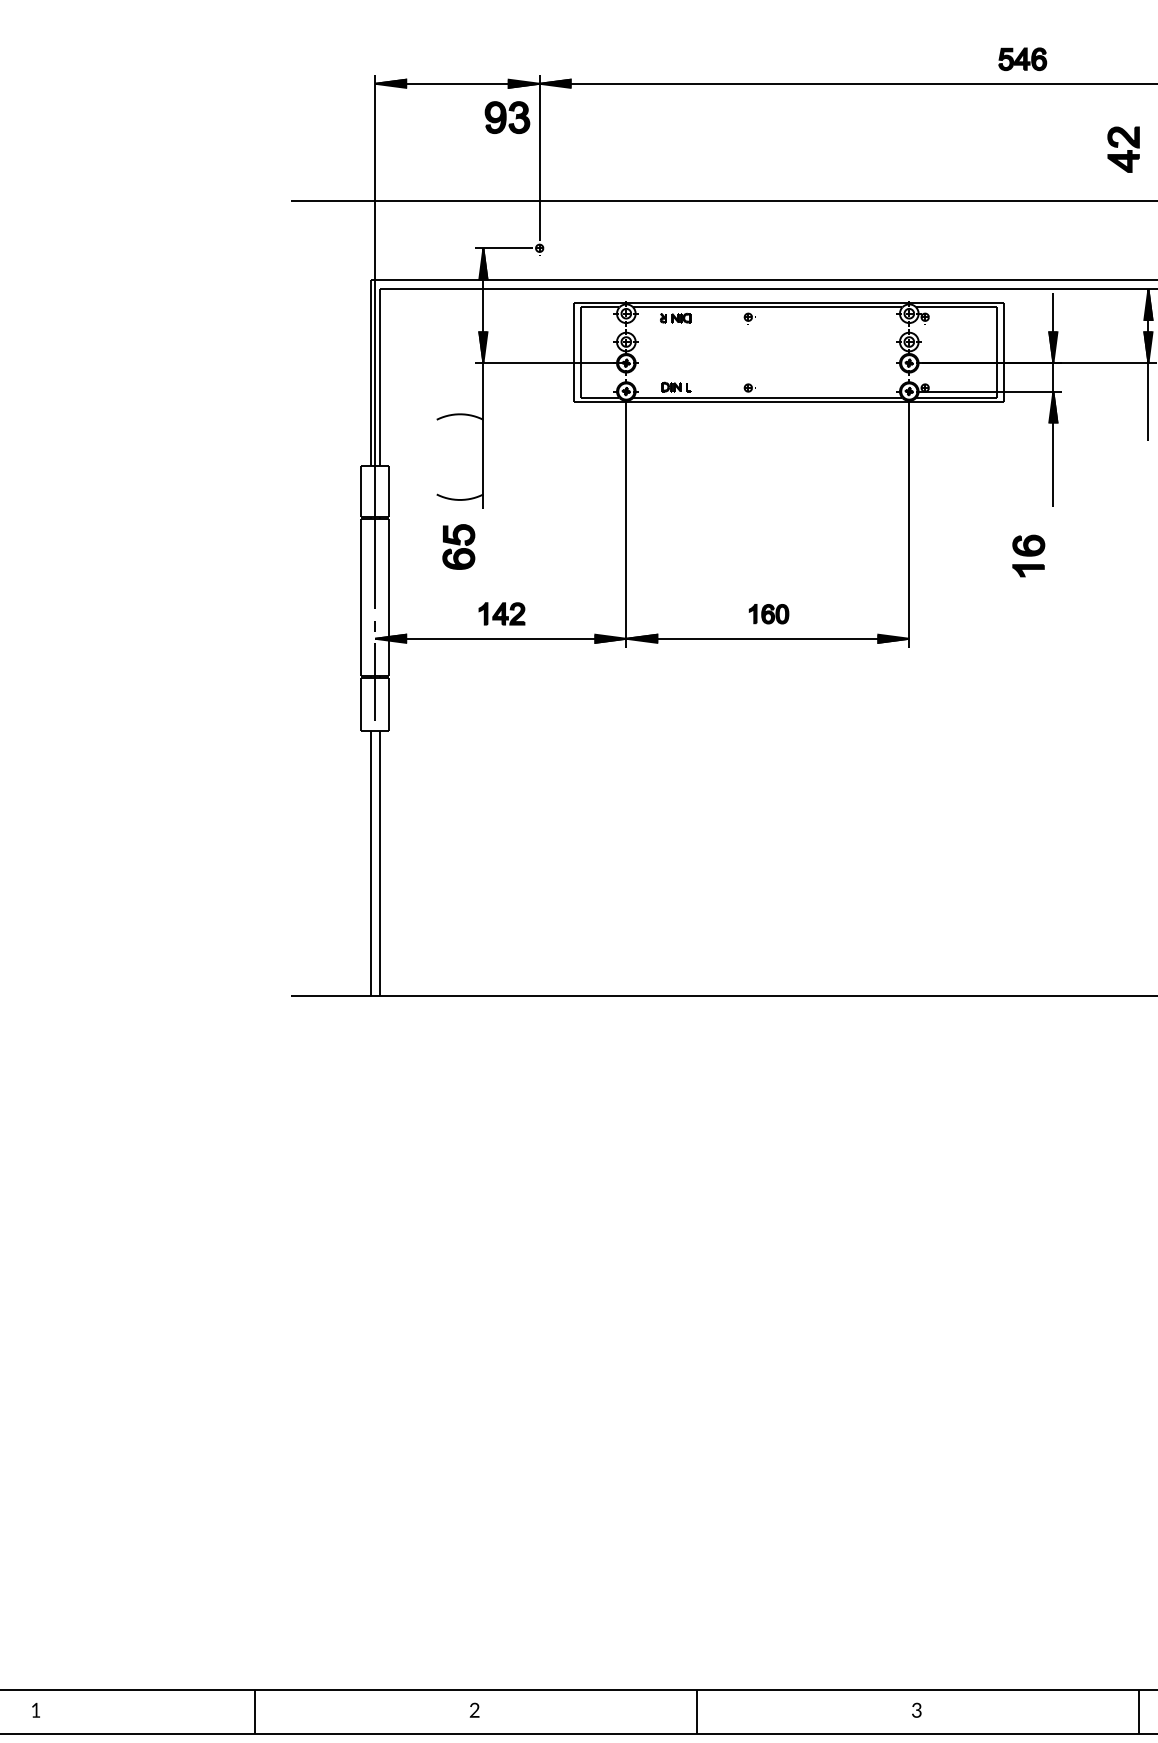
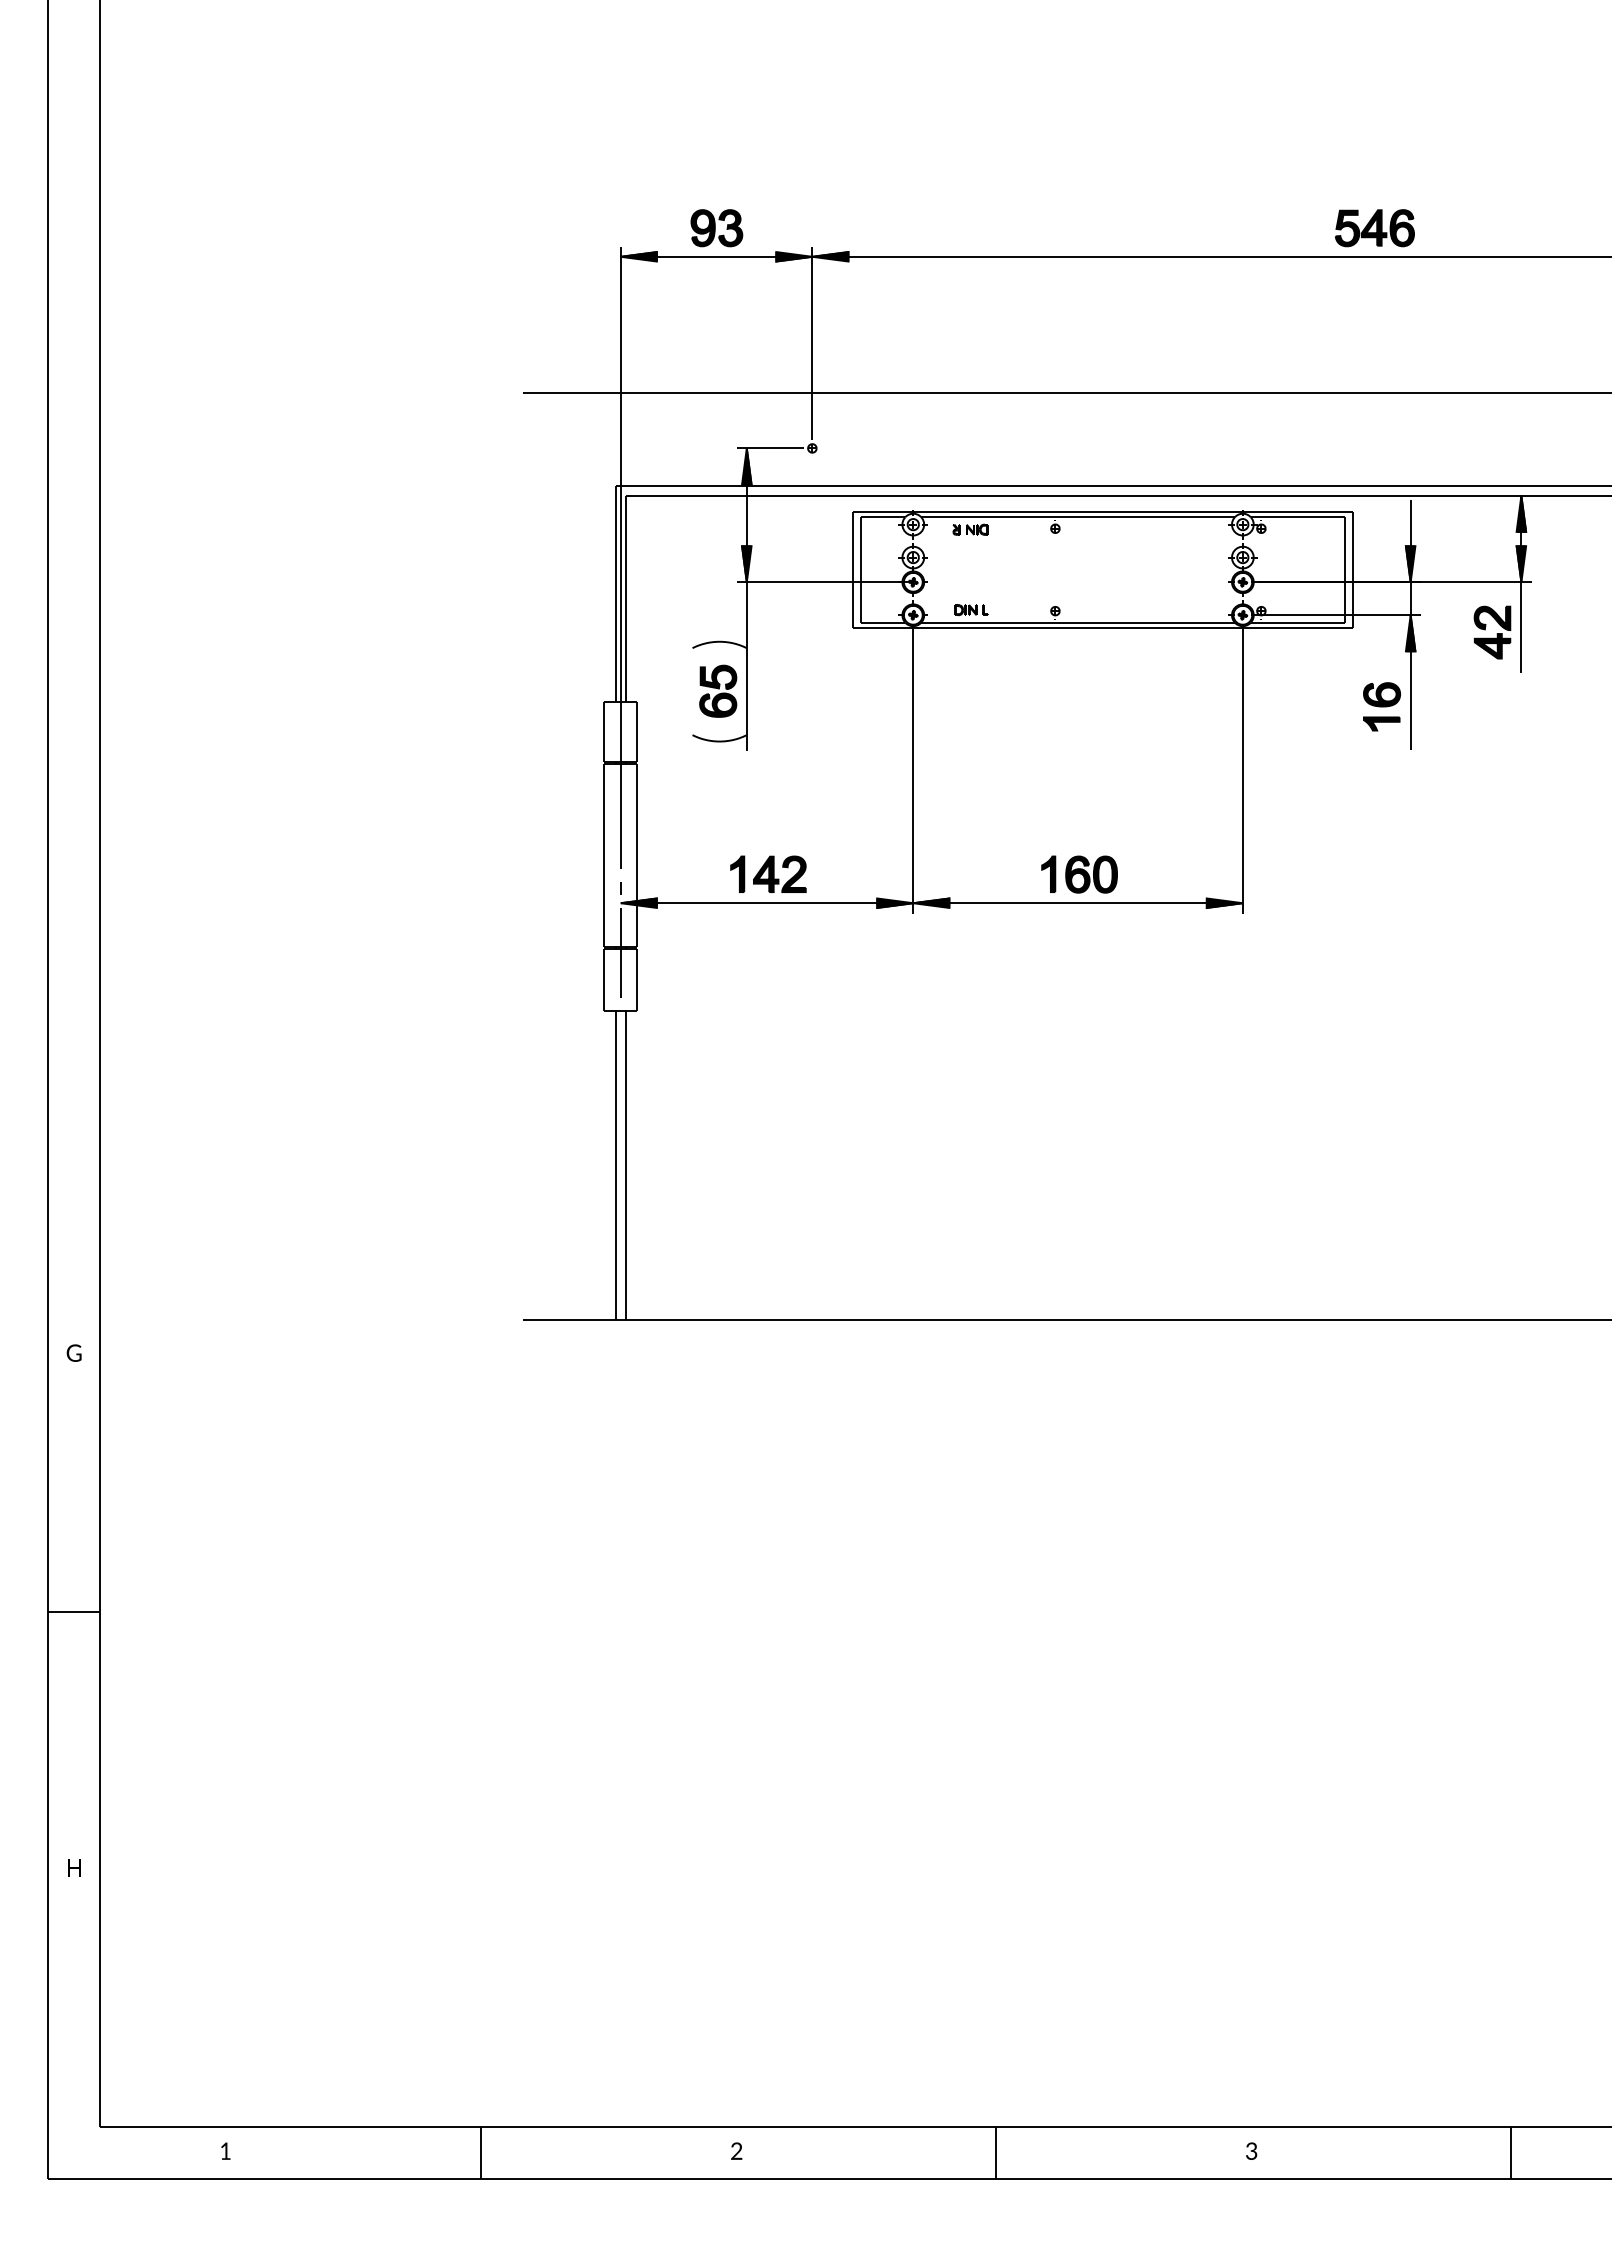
part: (1022, 59) -> (1374, 228), size x1.43
part: (507, 117) -> (716, 228), moved
part: (1123, 149) -> (1492, 632), moved
part: (459, 546) -> (718, 690), moved
part: (1028, 555) -> (1381, 706), moved
part: (502, 613) -> (768, 873), size x1.43
part: (769, 614) -> (1079, 874), size x1.67

